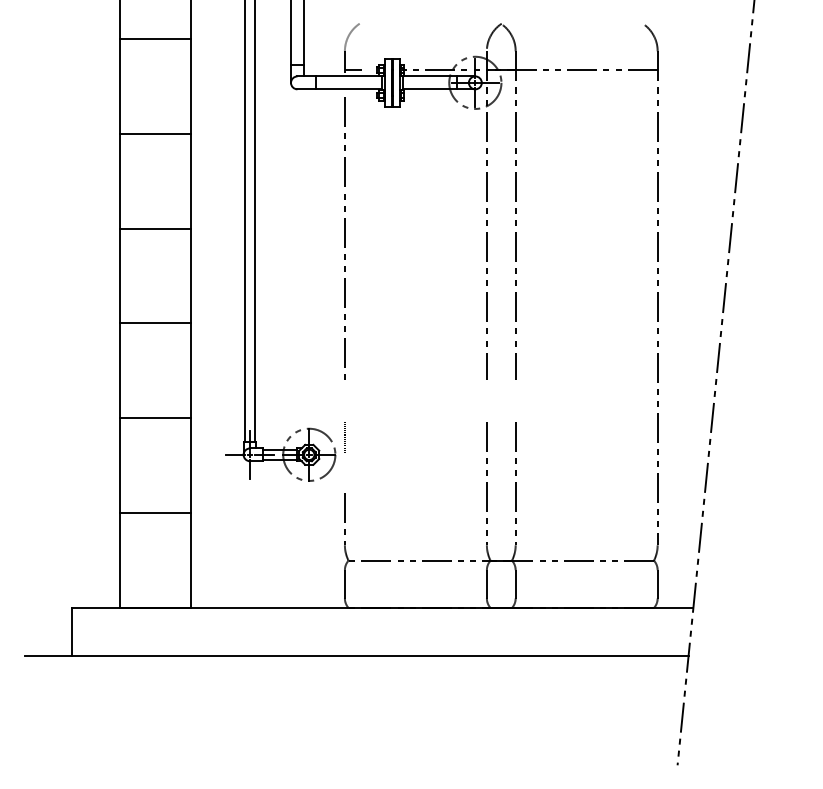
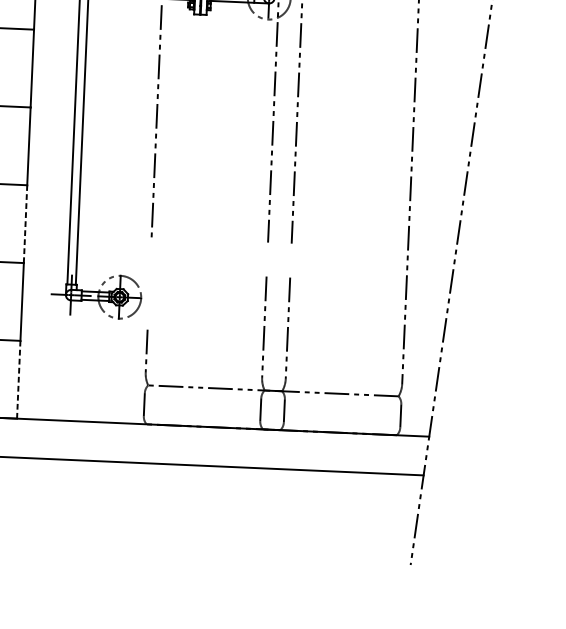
line: (190, 370) -> (25, 223), solid -> dashed
line: (344, 437) -> (149, 284), removed
line: (190, 560) -> (18, 379), solid -> dashed

